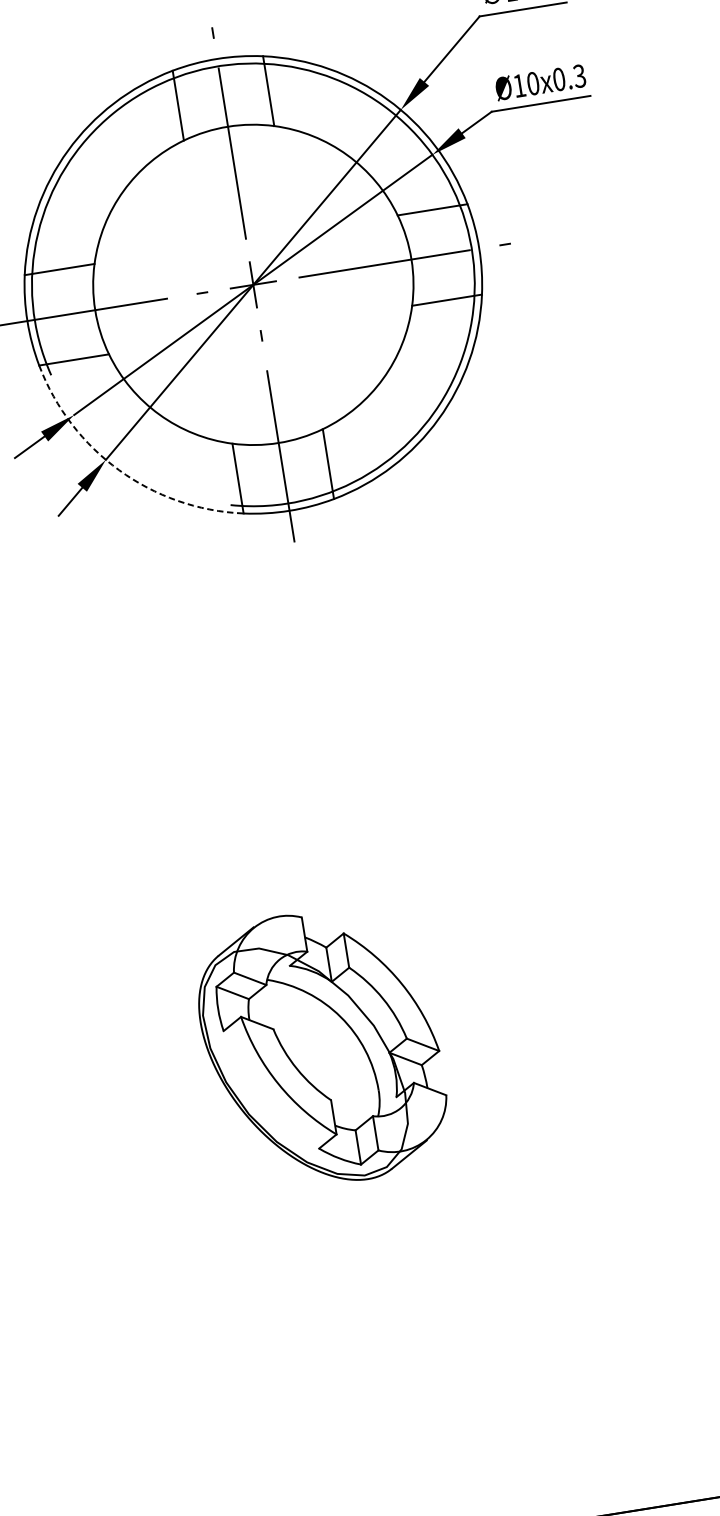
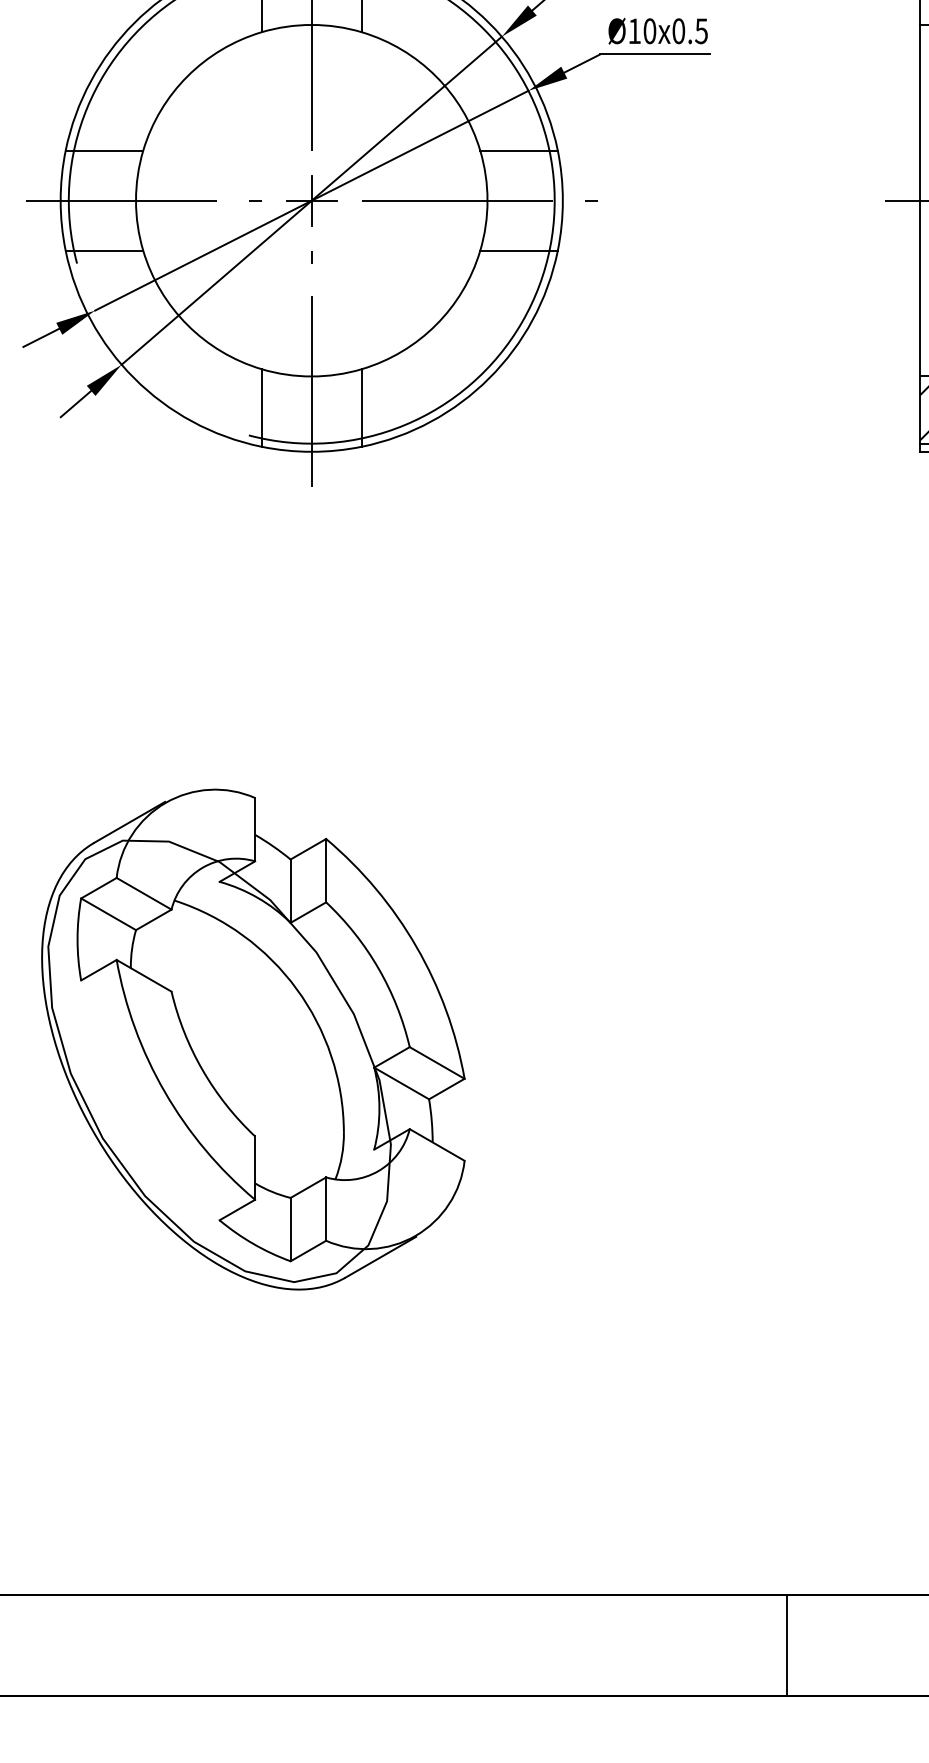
text: (579, 75) -> (701, 30), Ø10x0.3 -> Ø10x0.5
arc: (119, 470) -> (134, 378), dashed -> solid
part: (321, 1048) -> (253, 1039), size x1.67

